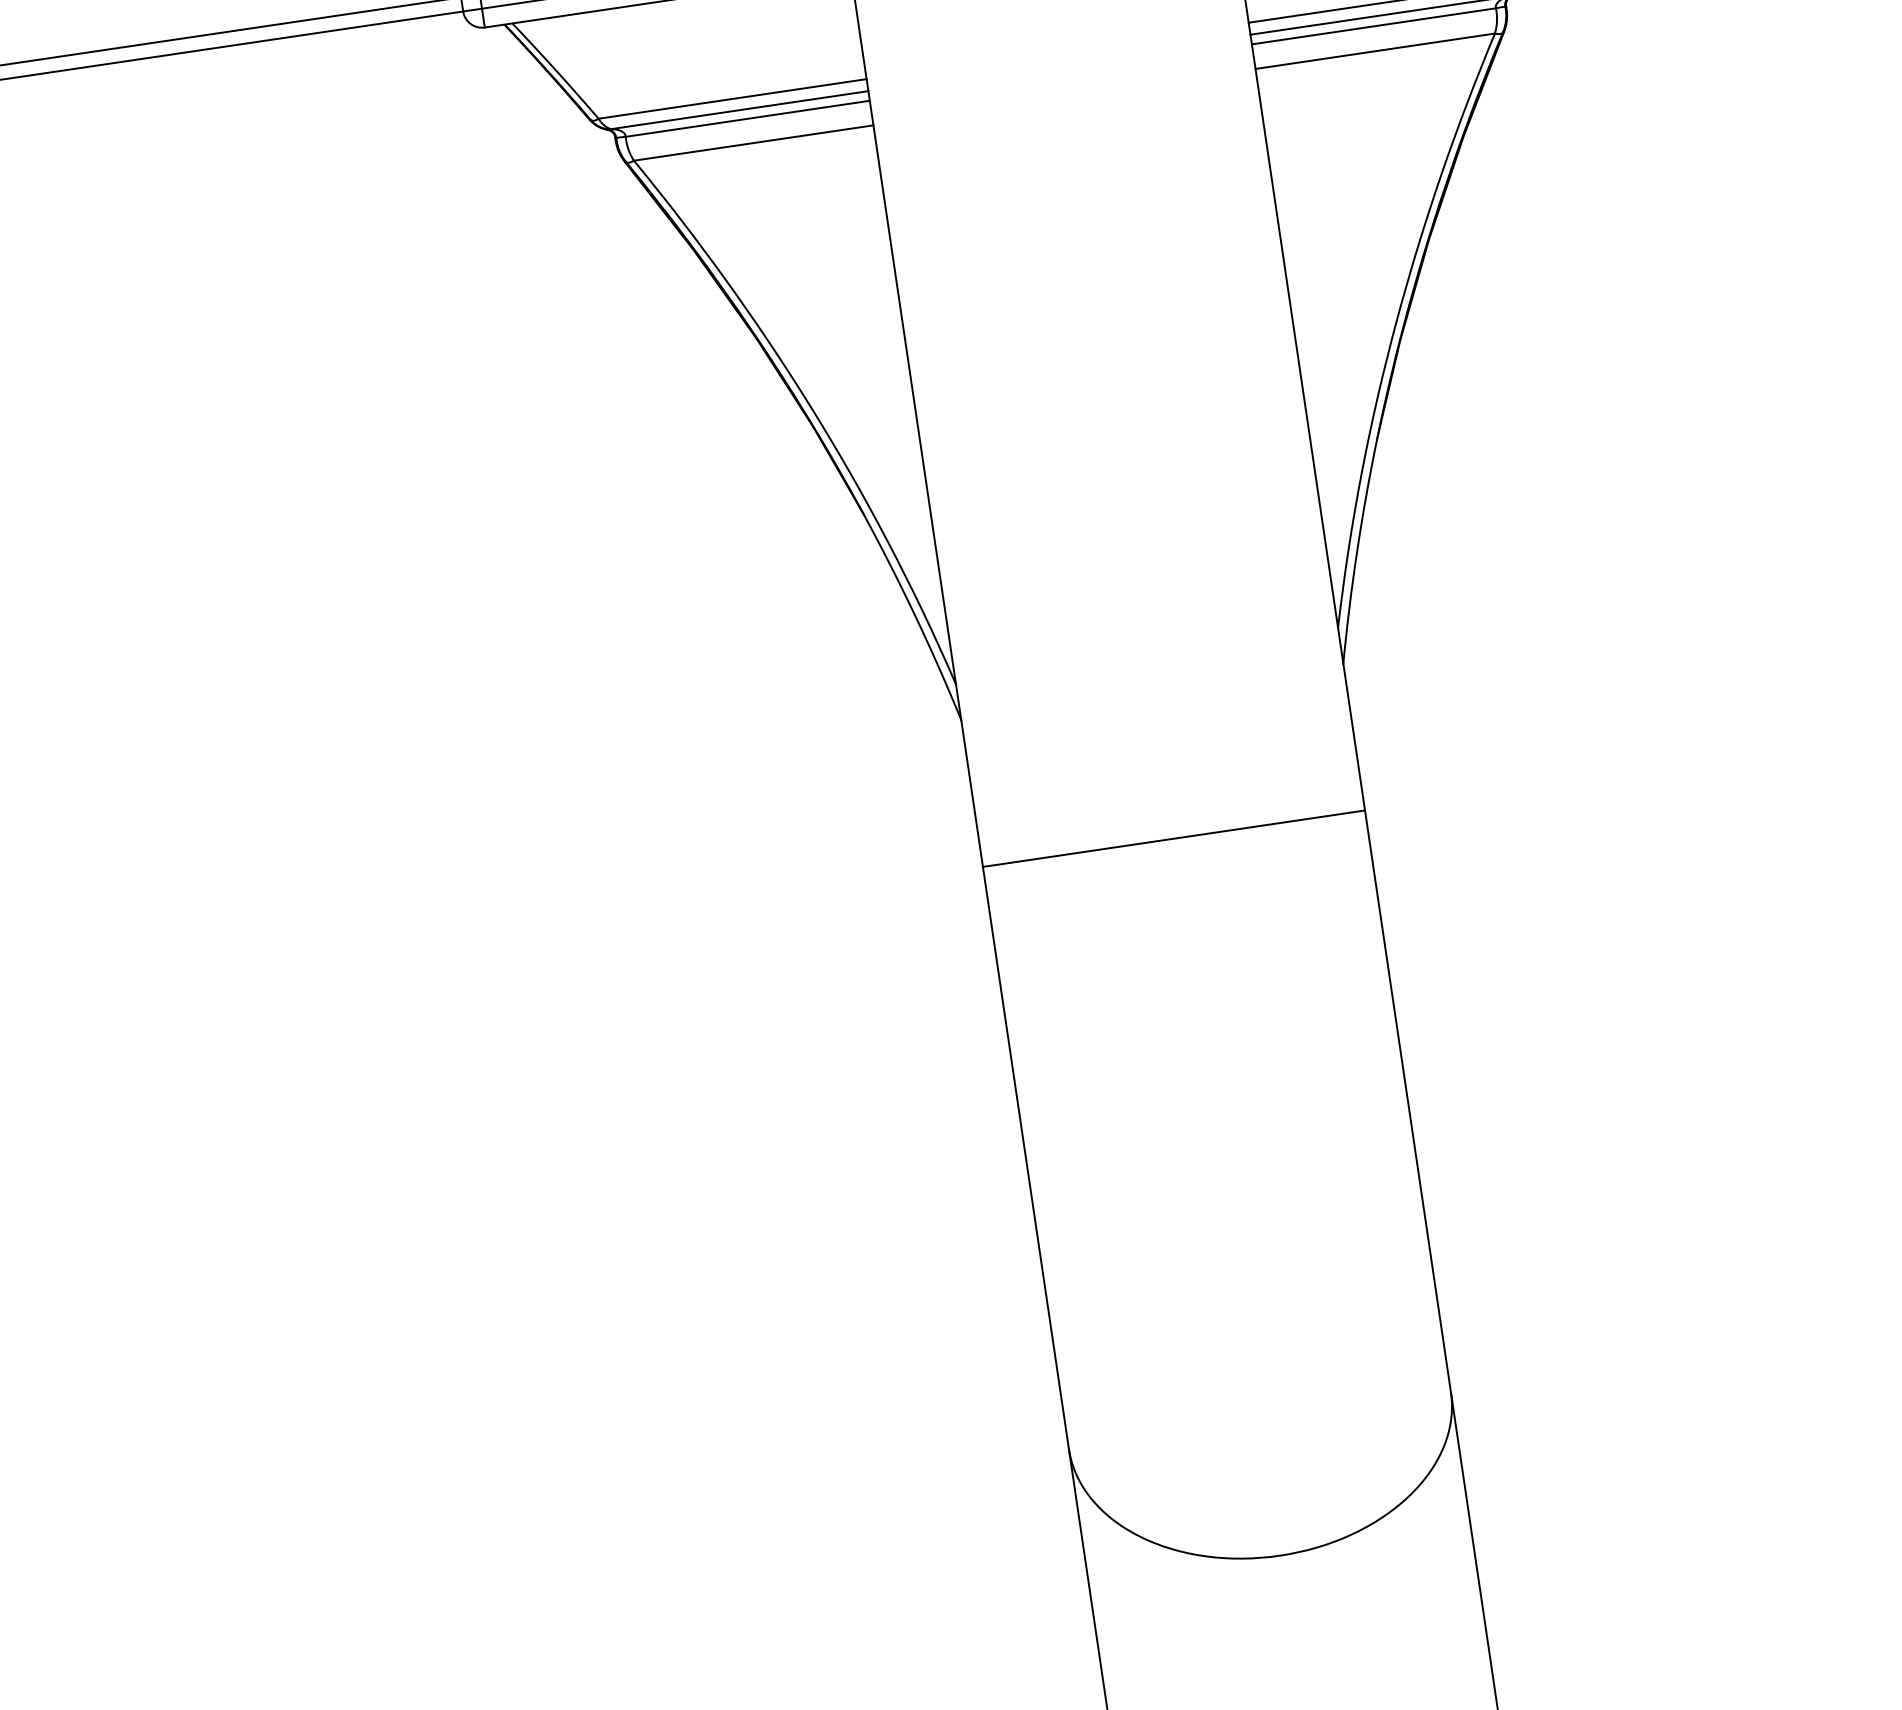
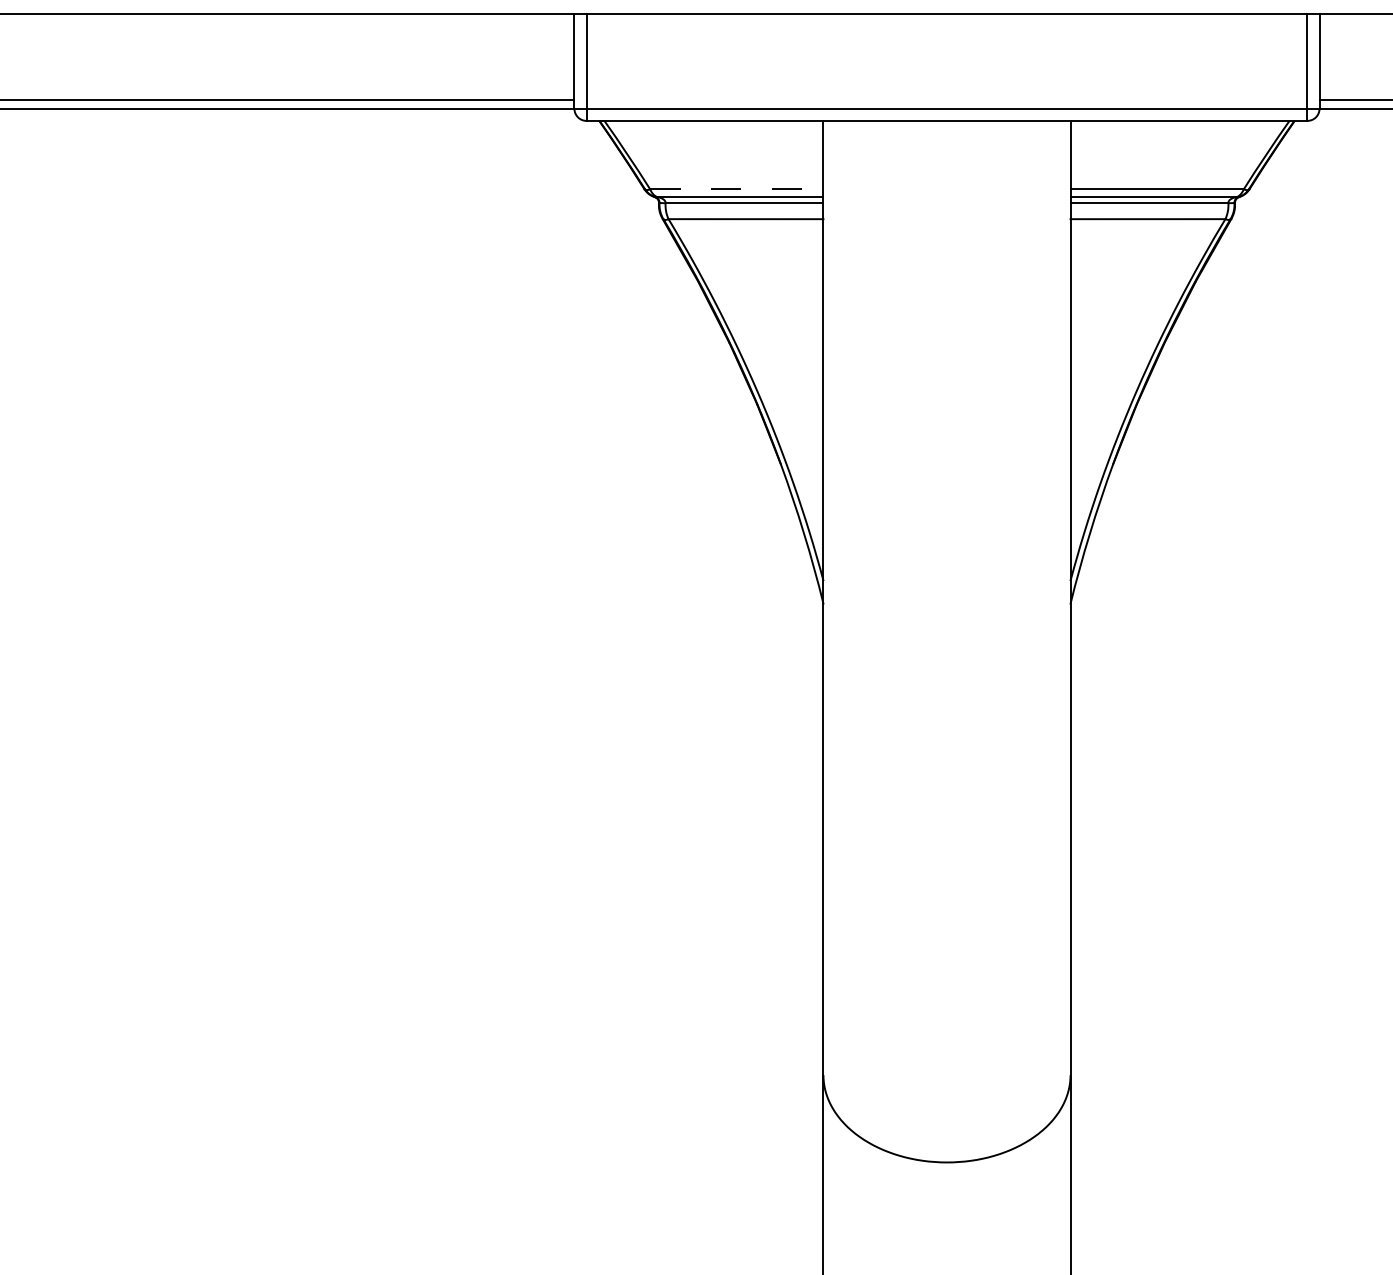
line: (732, 99) -> (736, 189), solid -> dashed
line: (1173, 838) -> (946, 698), removed

